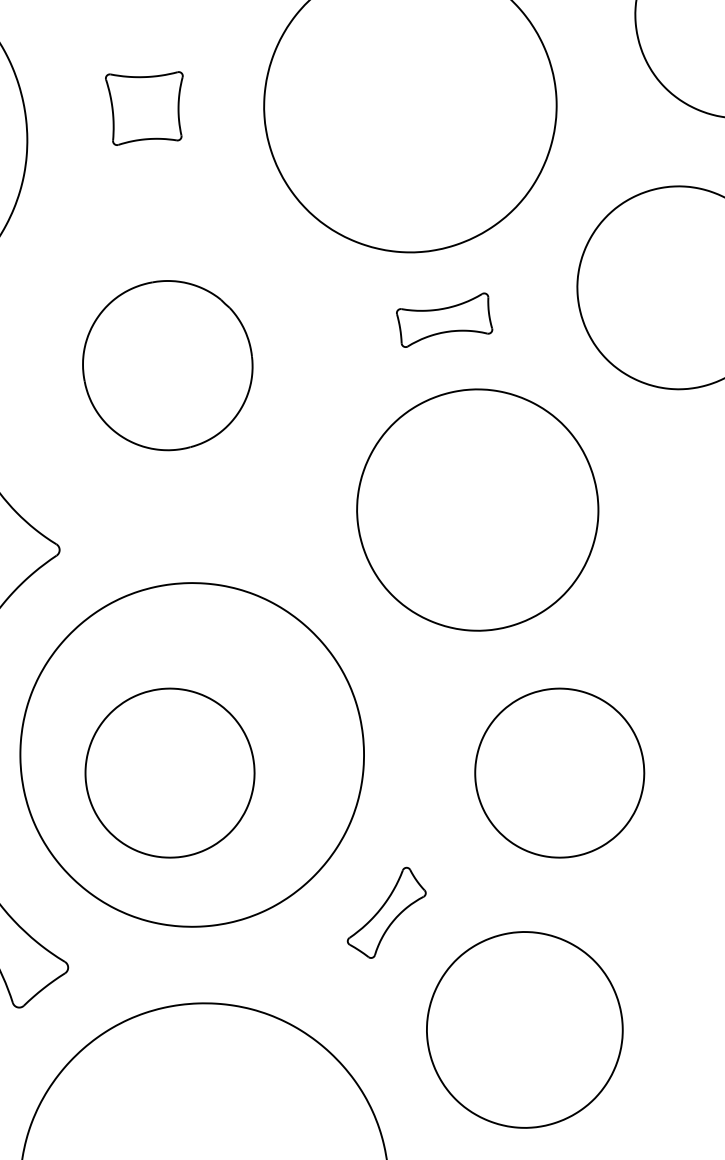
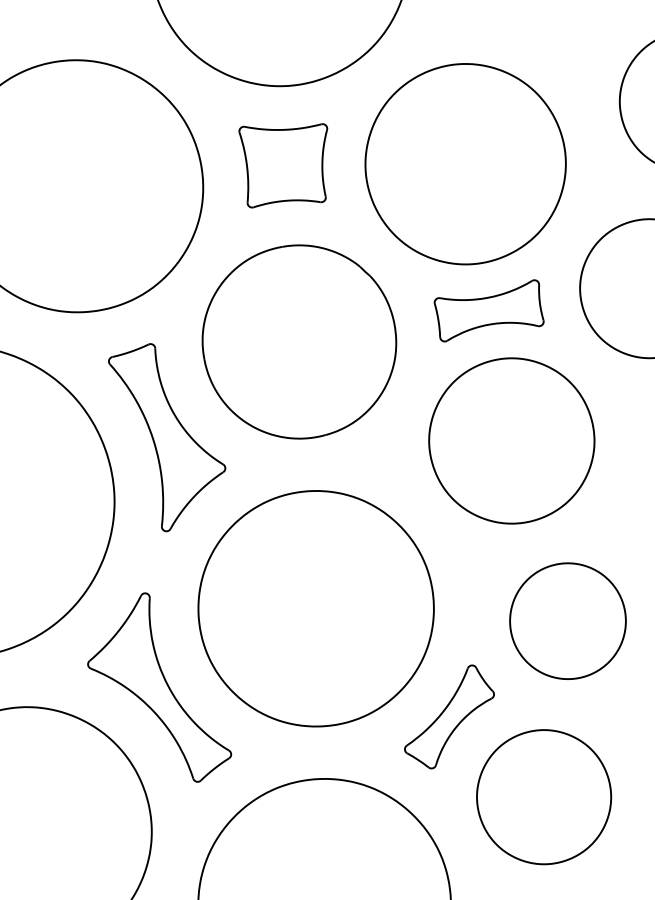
part: (144, 108) -> (283, 165), size x1.67
part: (443, 319) -> (488, 310), size x1.67
part: (167, 364) -> (299, 341), size x1.67
part: (169, 772) -> (300, 620), removed
part: (386, 912) -> (449, 716), size x1.67

